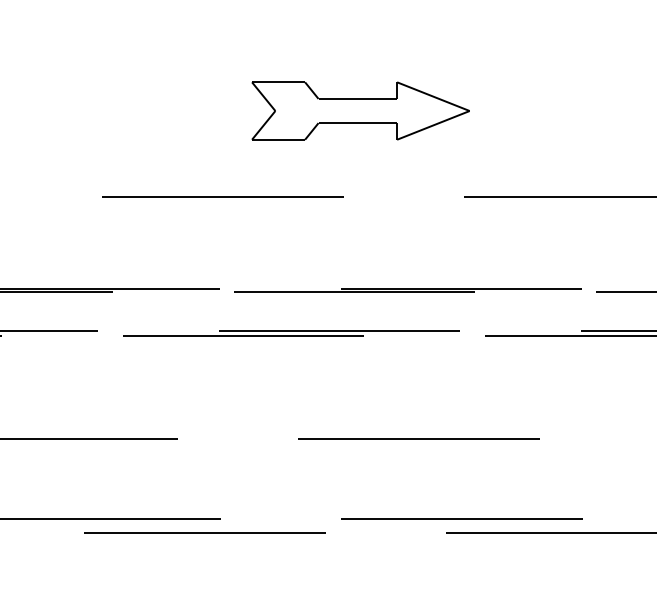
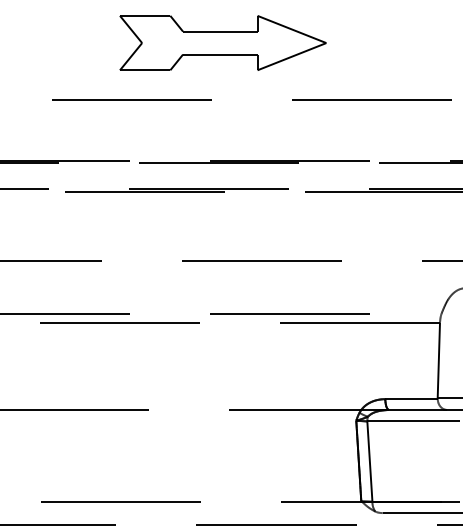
part: (359, 110) -> (222, 42), size x1.43

